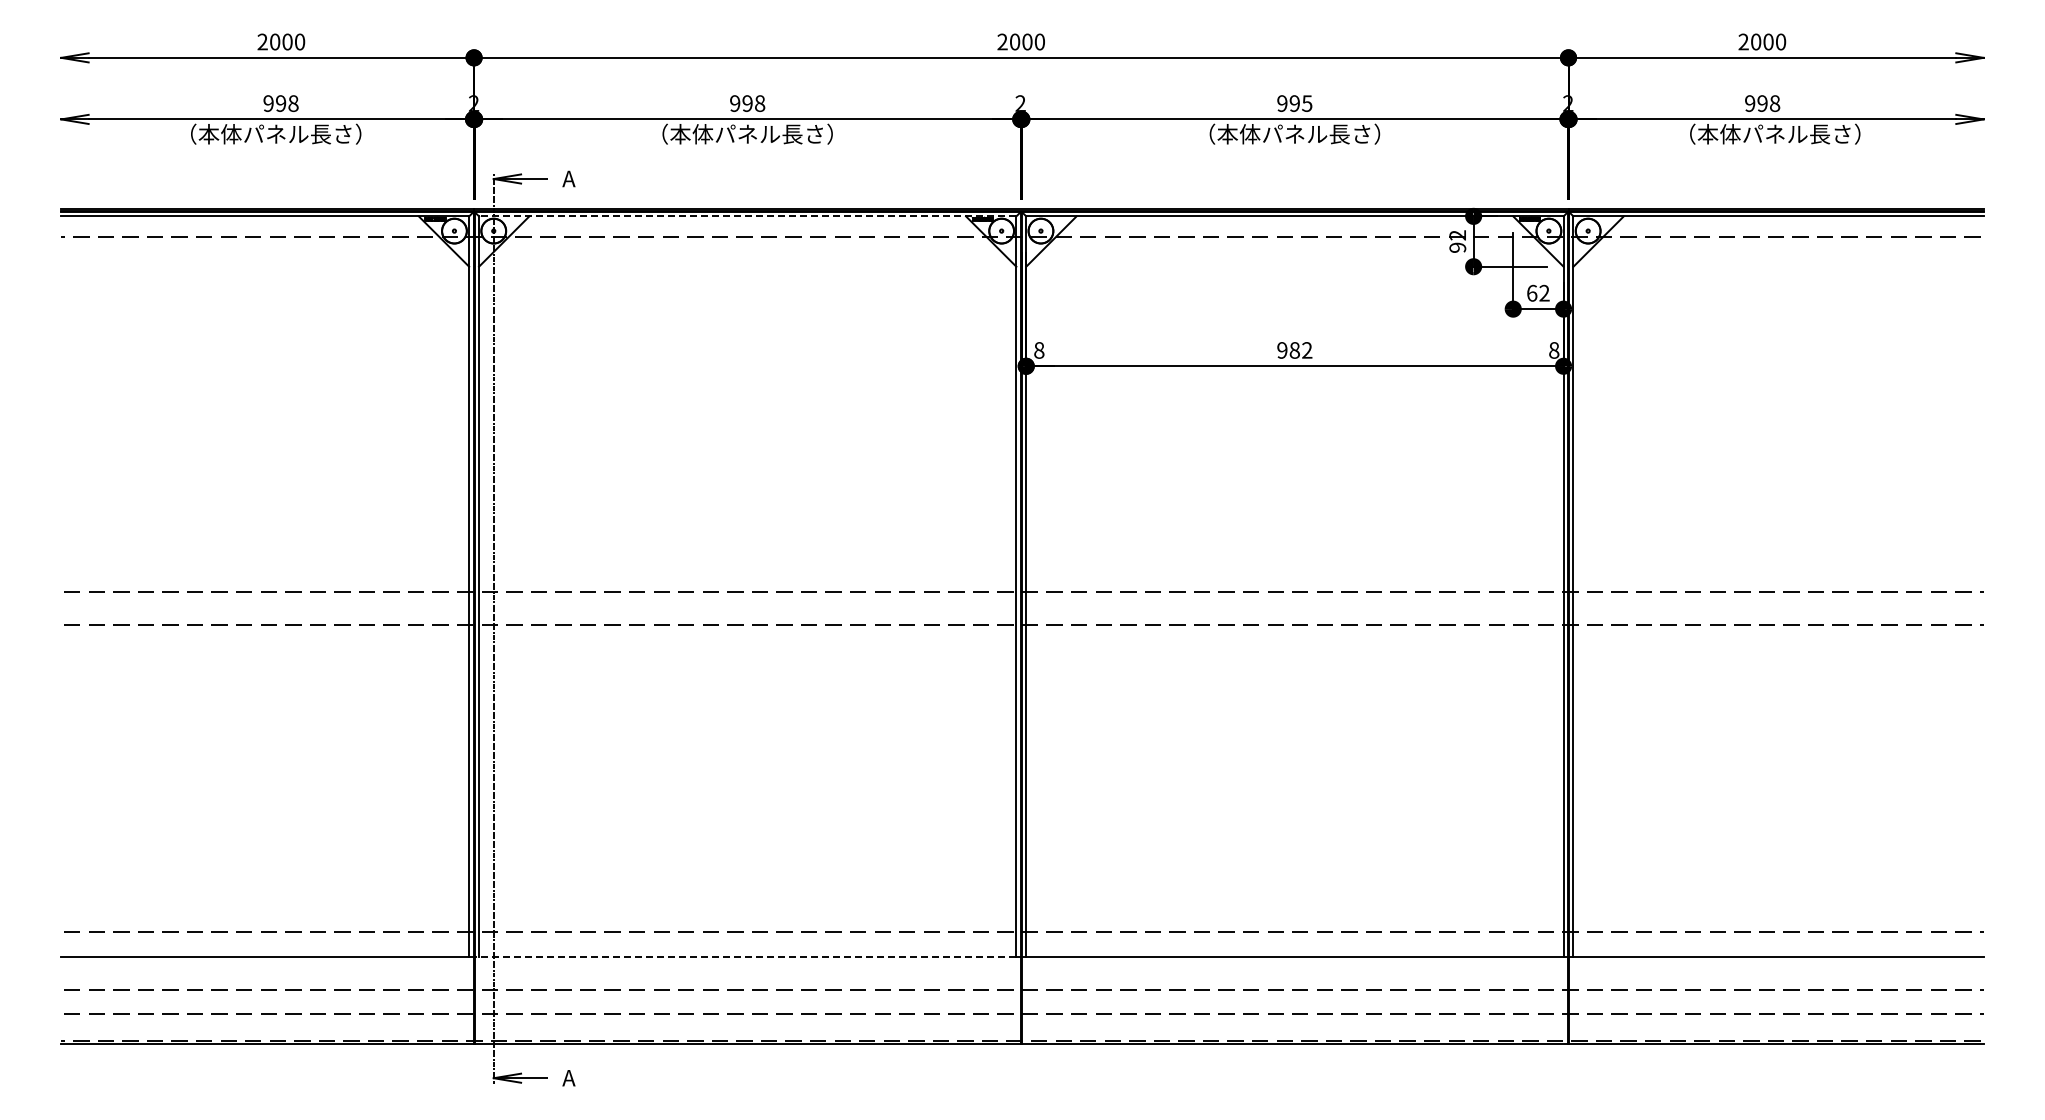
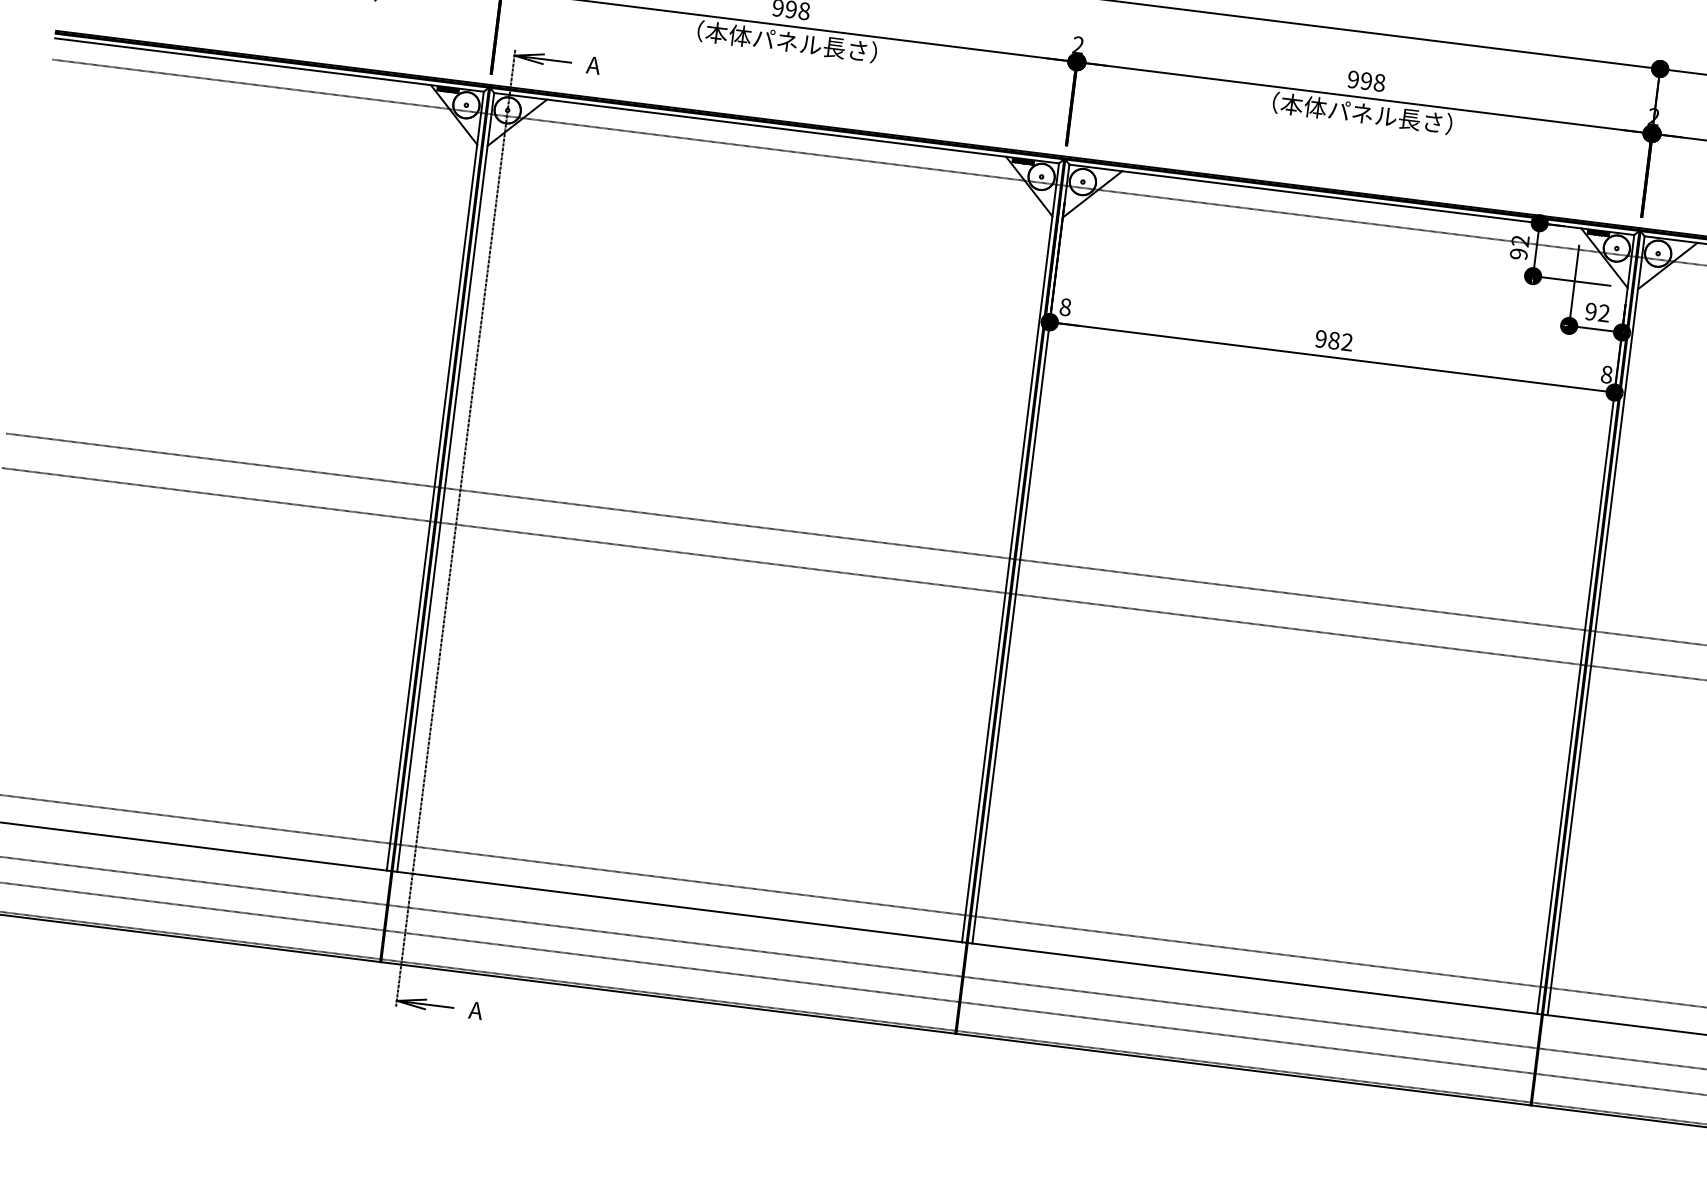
text: (1307, 103) -> (1379, 82), 995 -> 998
line: (747, 216) -> (776, 128), dashed -> solid
text: (1532, 292) -> (1591, 310), 62 -> 92
line: (745, 957) -> (677, 906), dashed -> solid

